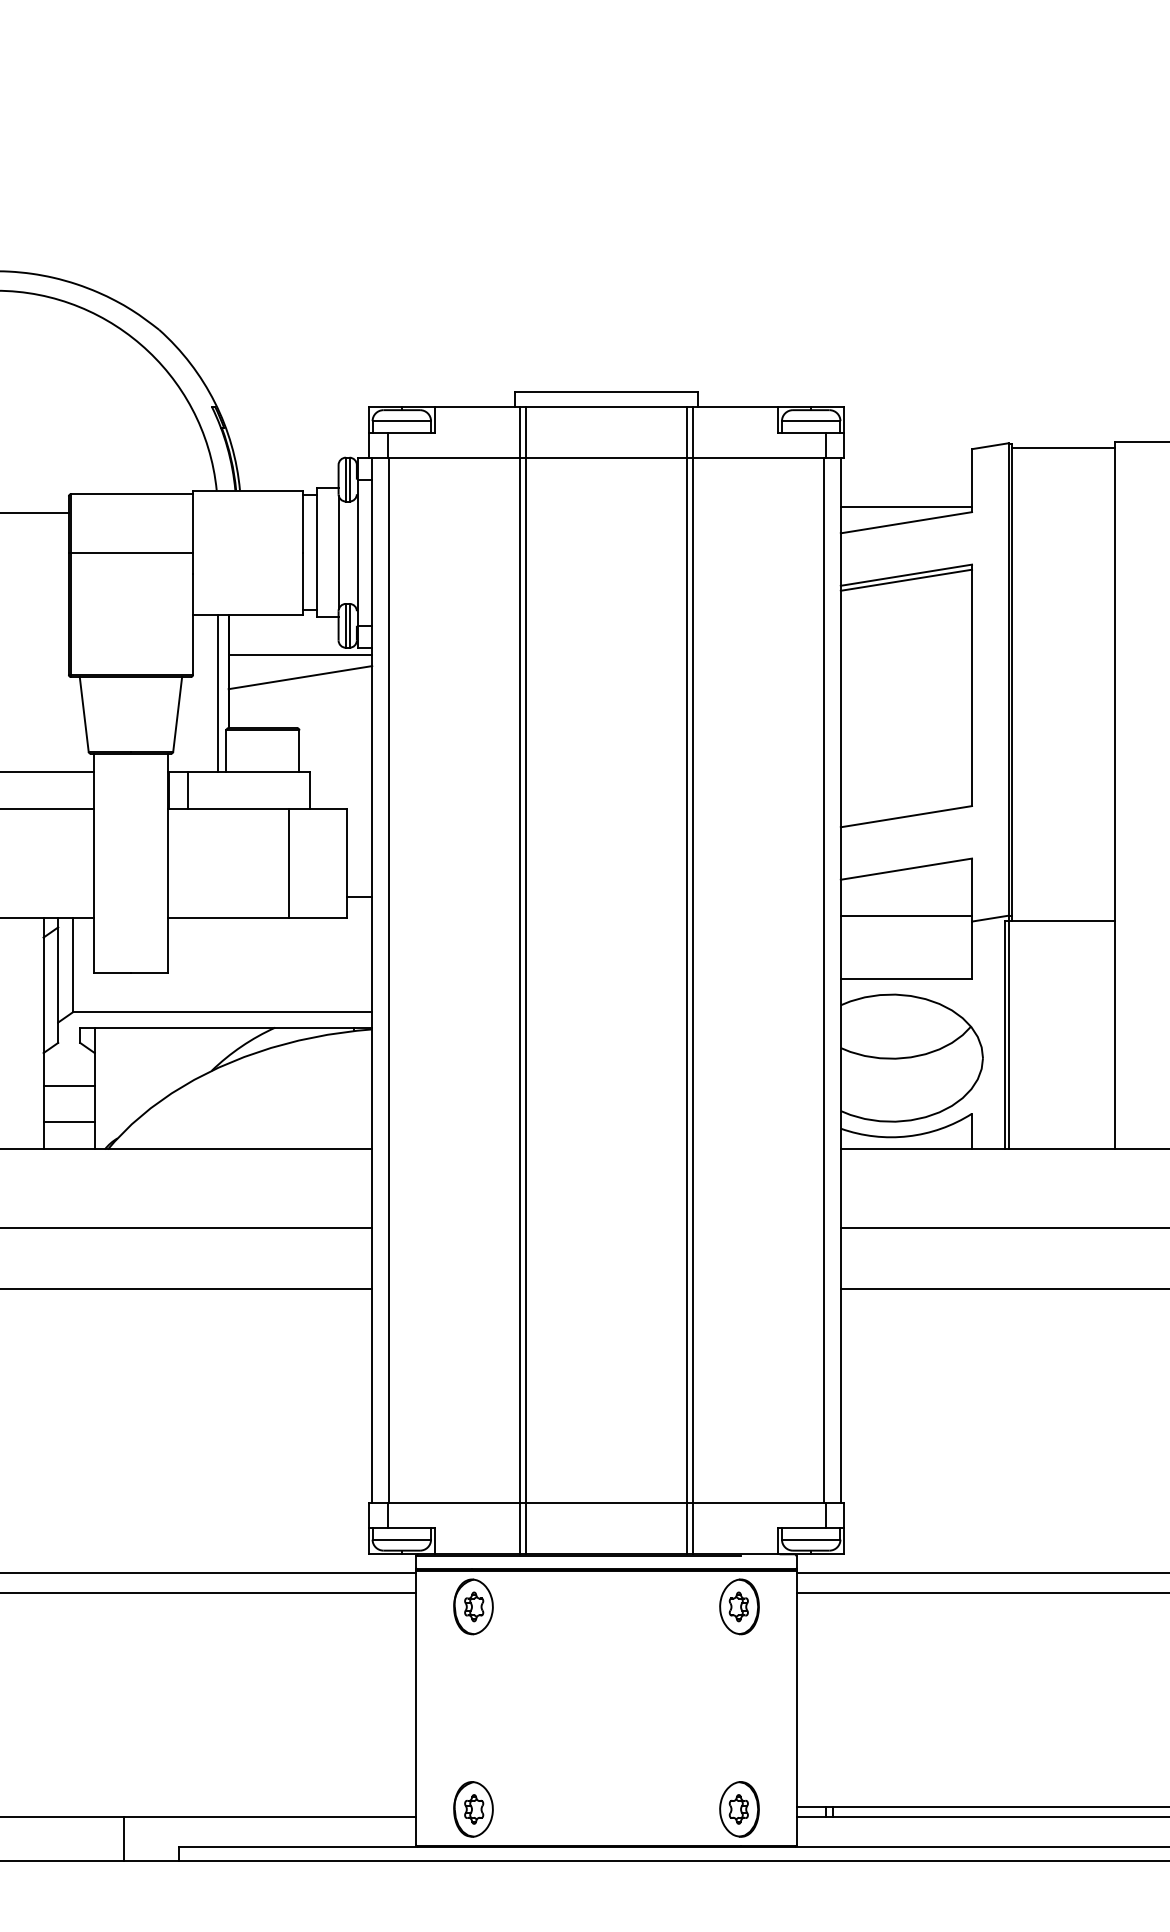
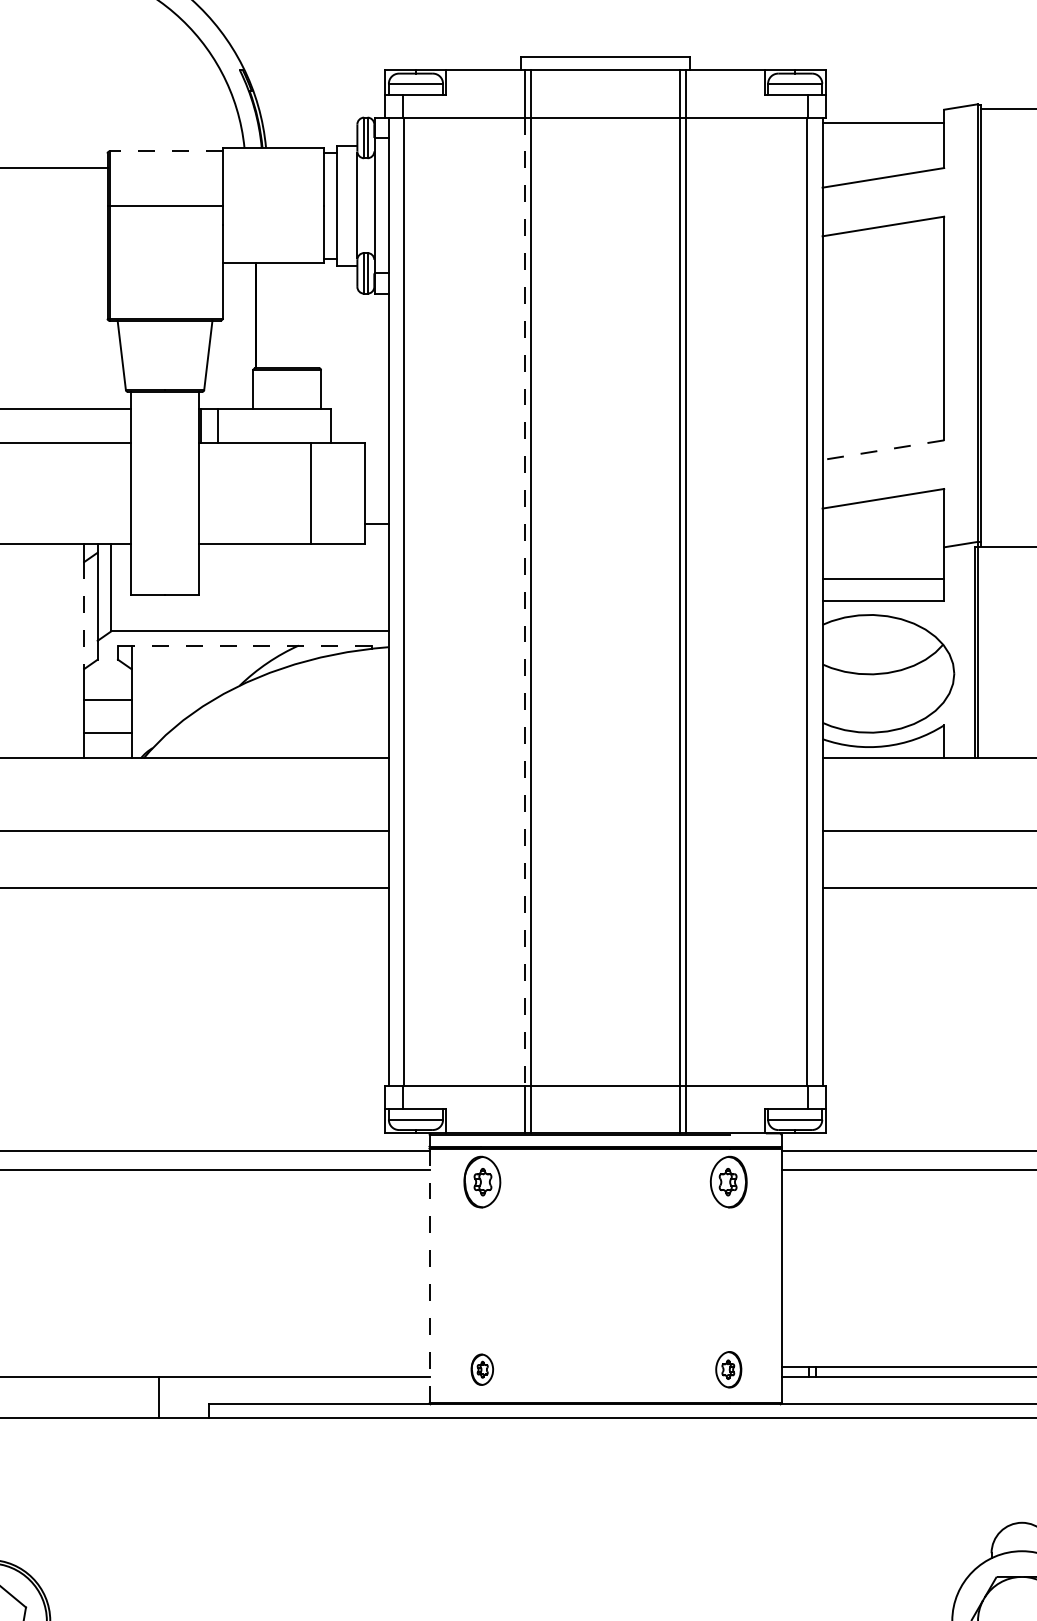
line: (131, 494) -> (165, 151), solid -> dashed
line: (906, 506) -> (883, 123), moved
line: (906, 579) -> (883, 230), removed
line: (300, 655) -> (322, 300), removed
line: (300, 677) -> (322, 321), removed
line: (217, 693) -> (245, 336), removed
line: (905, 816) -> (882, 449), solid -> dashed
line: (906, 916) -> (883, 579), moved
line: (519, 980) -> (524, 601), solid -> dashed
line: (43, 995) -> (84, 615), solid -> dashed
line: (226, 1027) -> (253, 645), solid -> dashed
line: (416, 1708) -> (429, 1276), solid -> dashed
part: (473, 1809) -> (482, 1369), size x0.6
part: (739, 1809) -> (728, 1369), size x0.7

